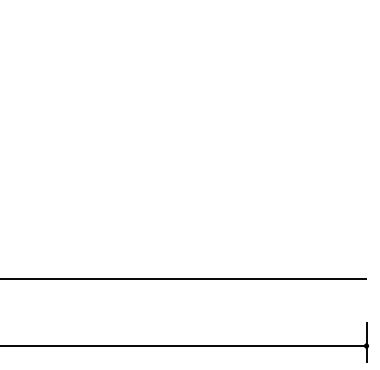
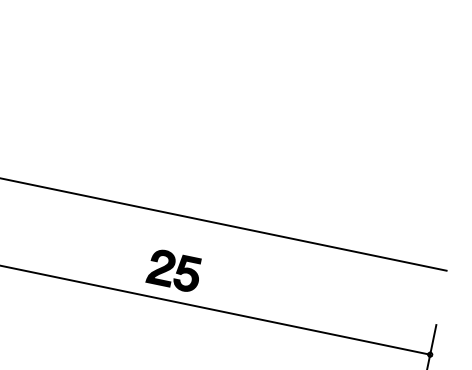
part: (157, 321) -> (173, 269), added

